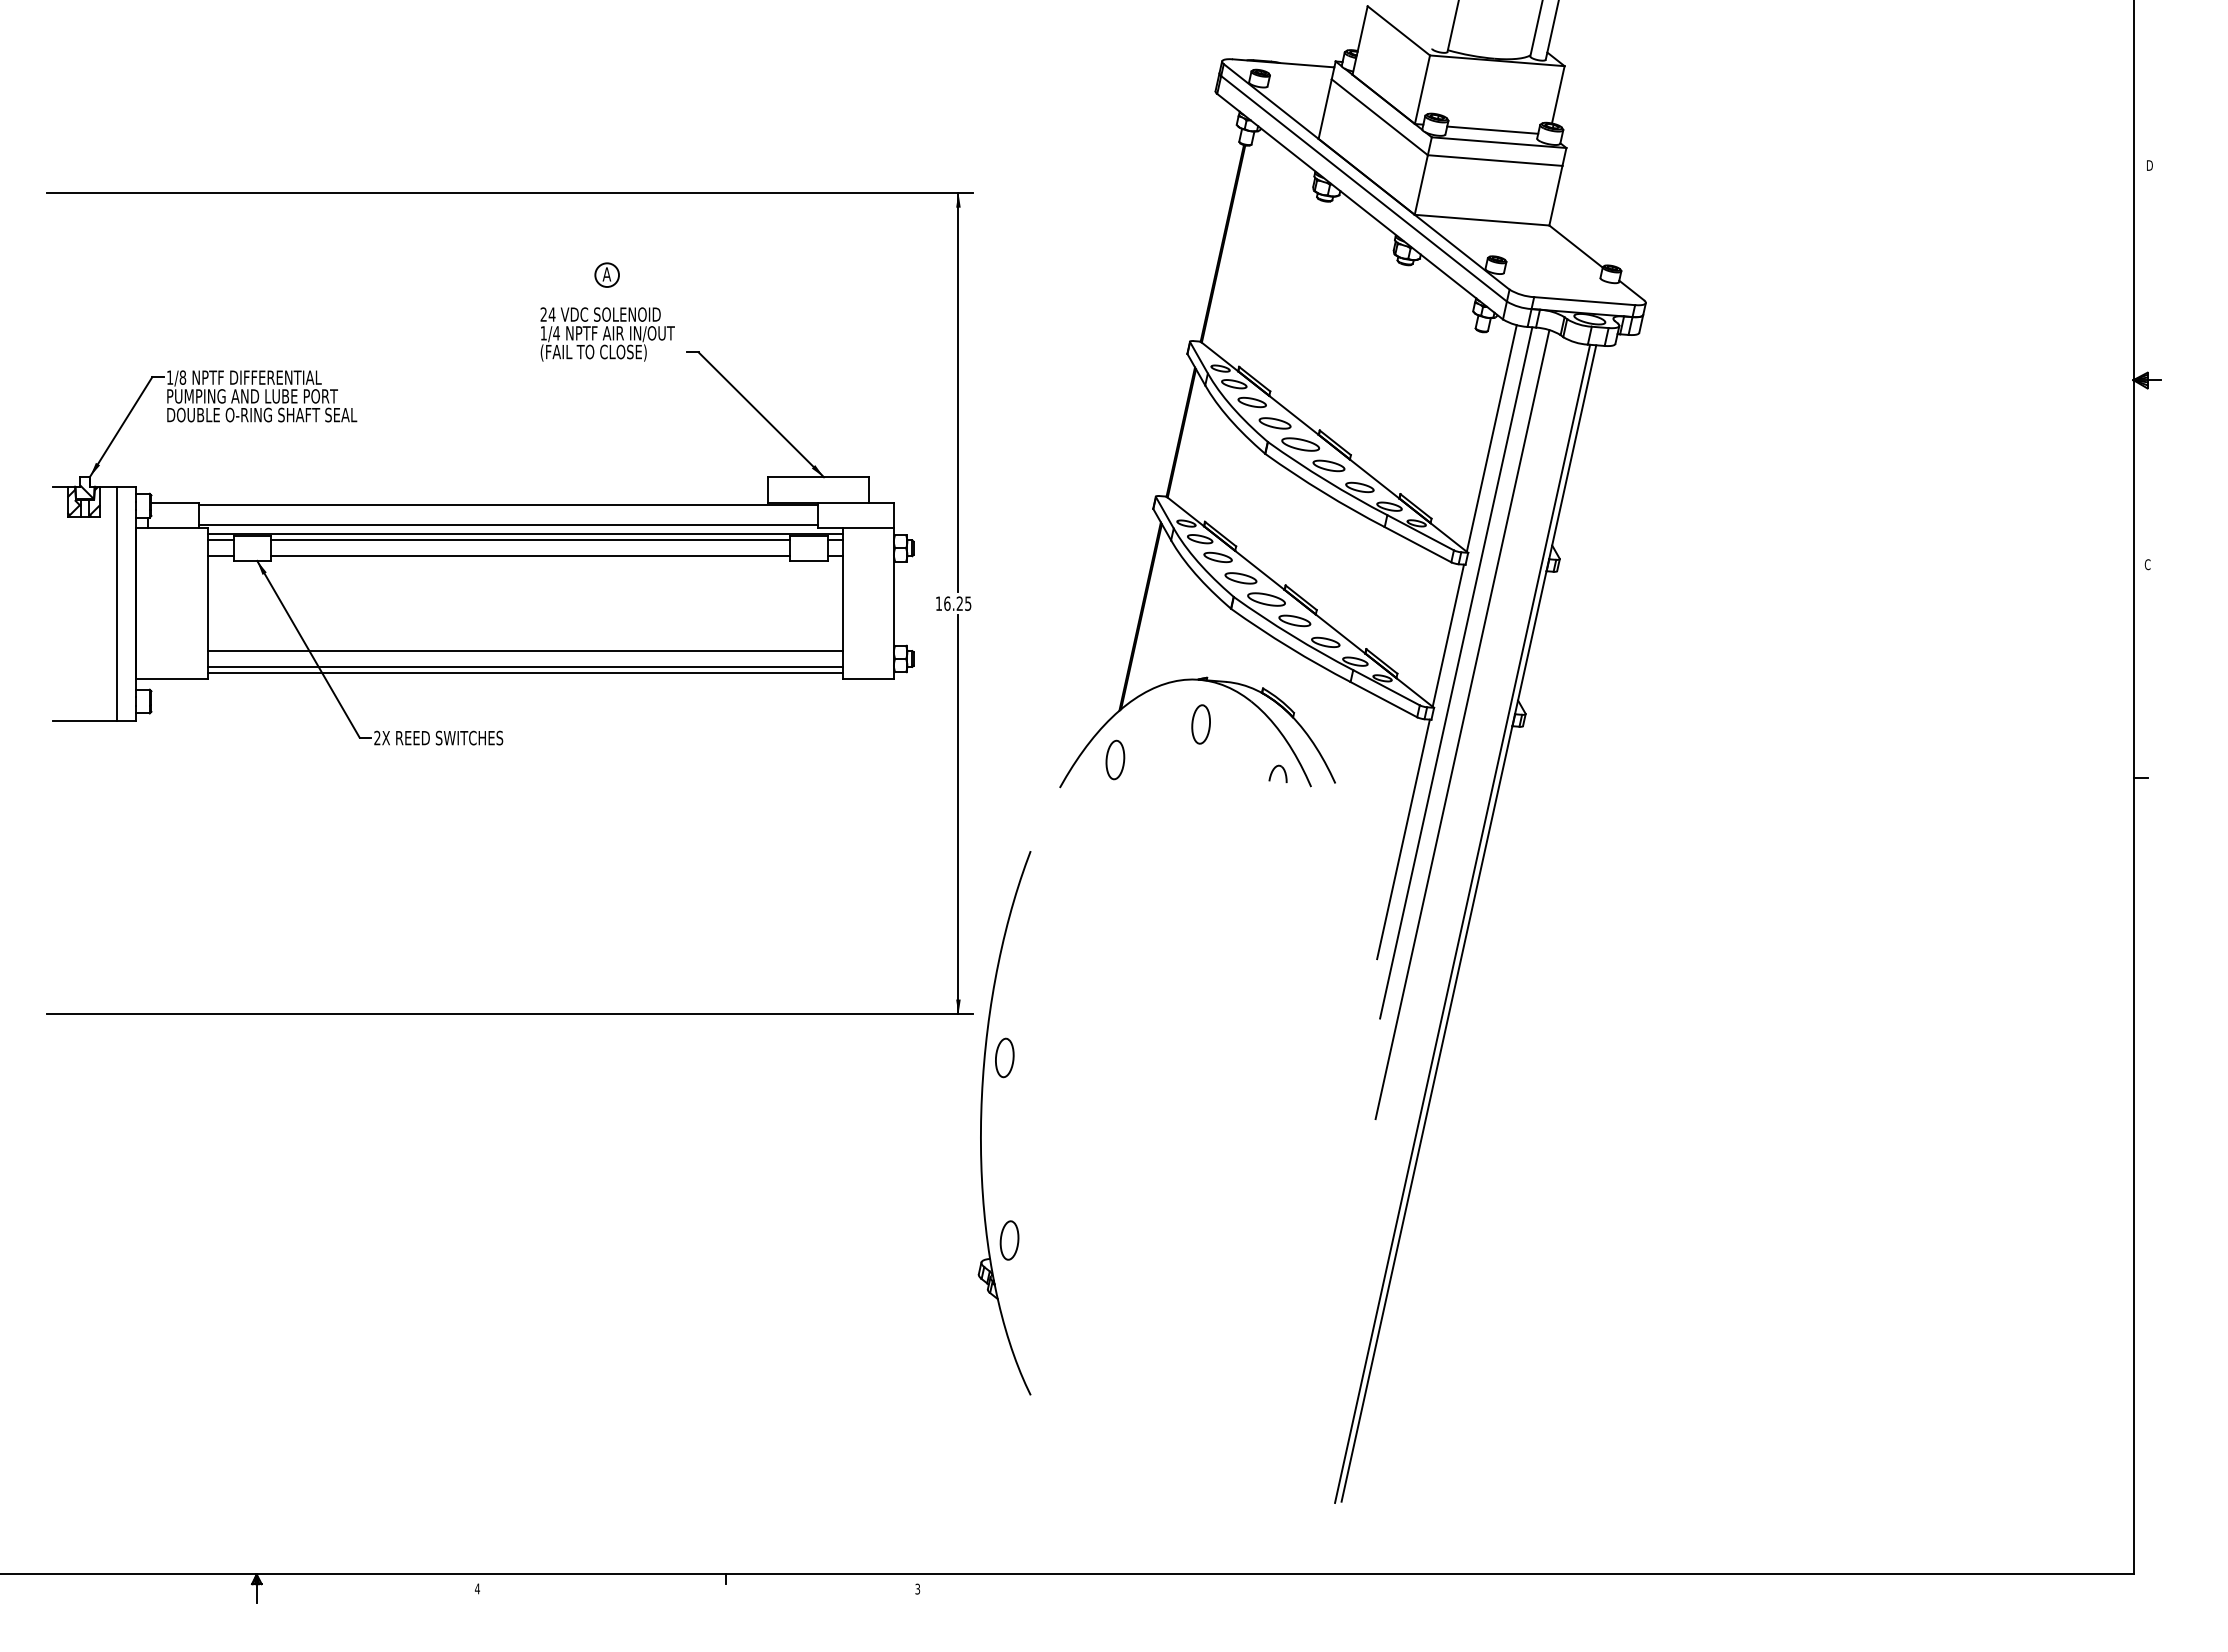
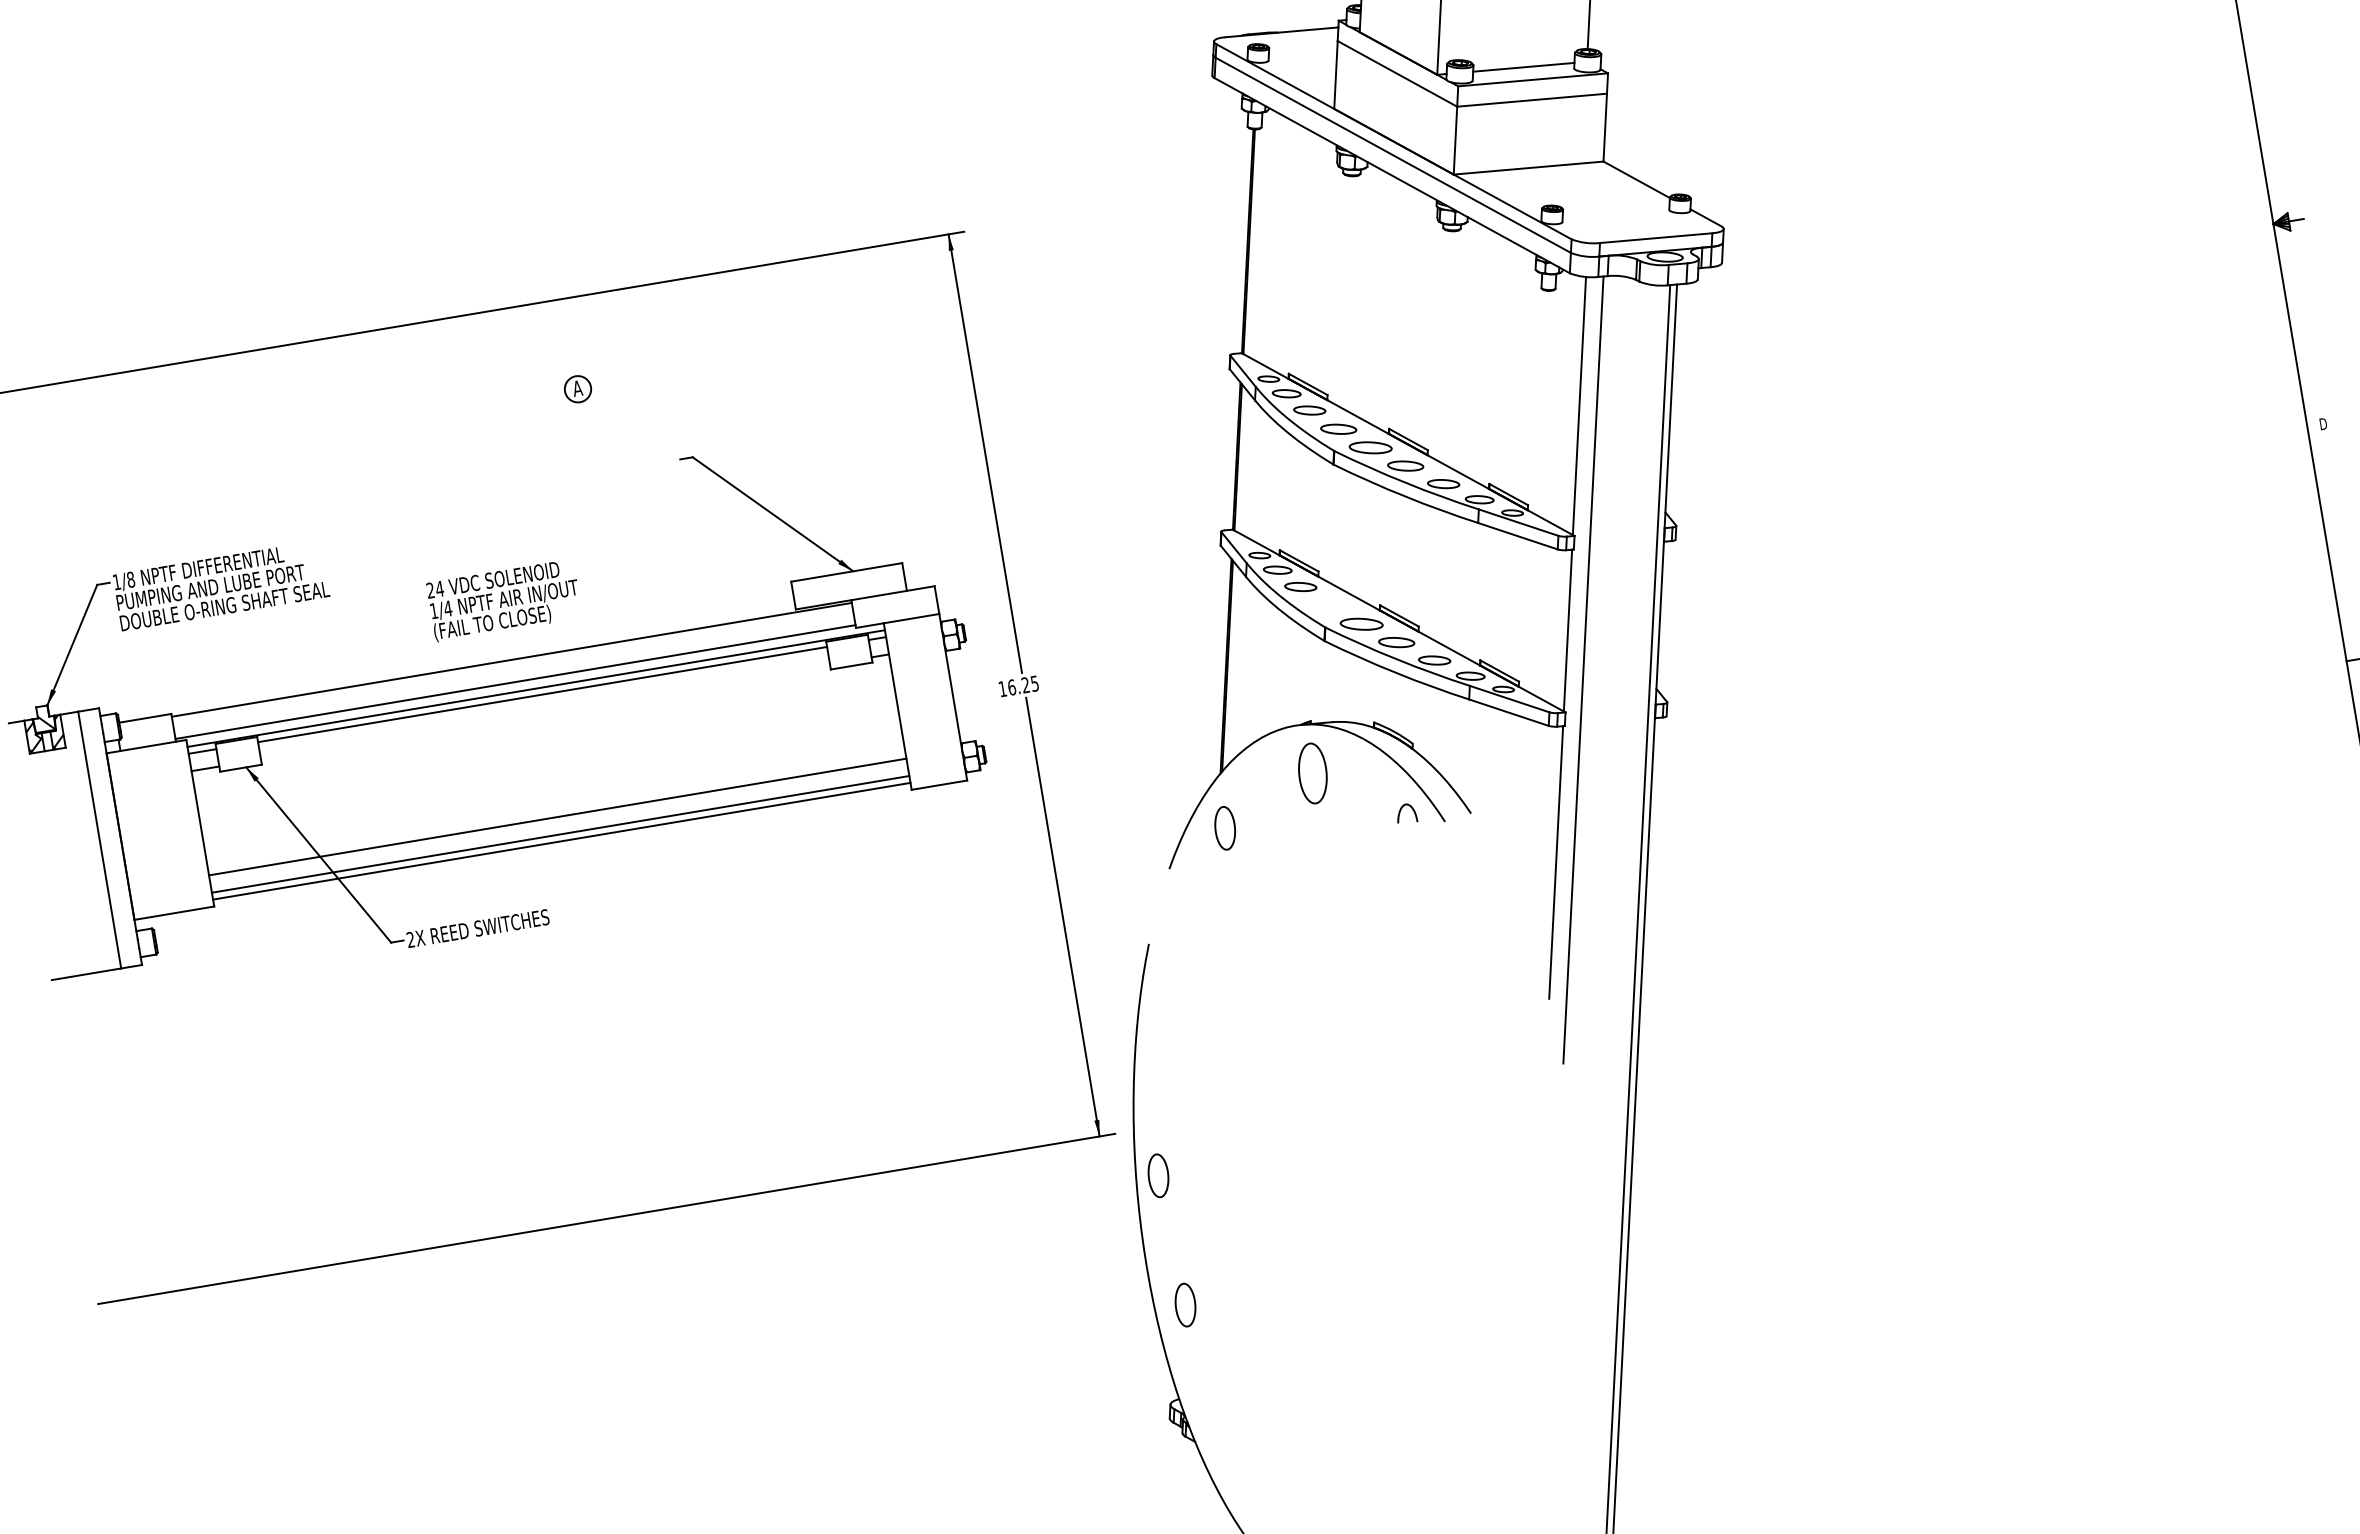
text: (607, 334) -> (504, 600), moved
line: (530, 556) -> (545, 712), removed
text: (2147, 564) -> (2322, 423), C -> D
part: (1240, 578) -> (1329, 605), removed
part: (1200, 724) -> (1312, 773), size x1.4
line: (1462, 724) -> (1599, 725), removed
part: (1009, 1240) -> (1185, 1305), moved

